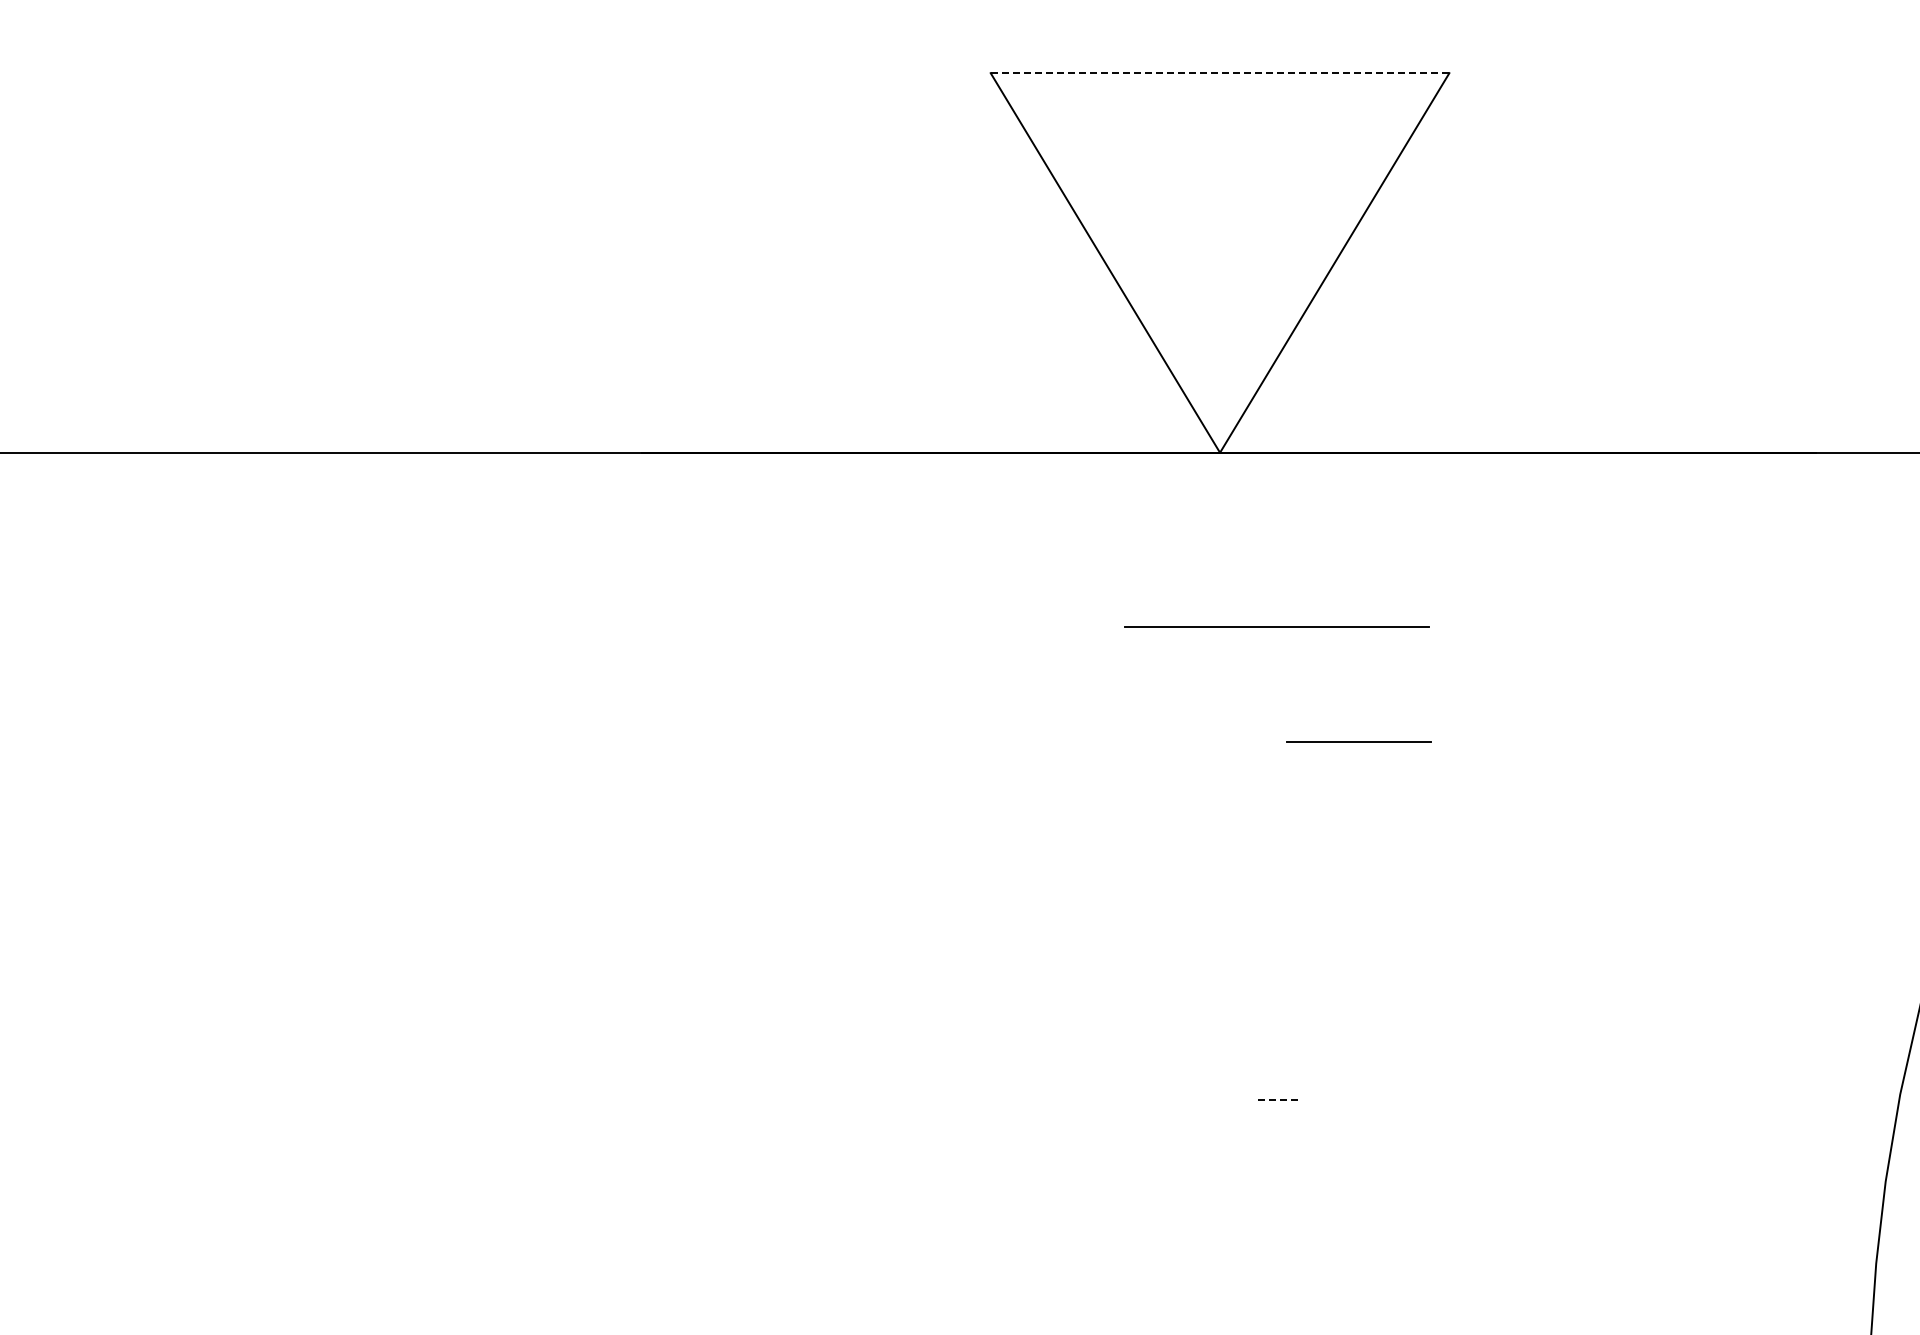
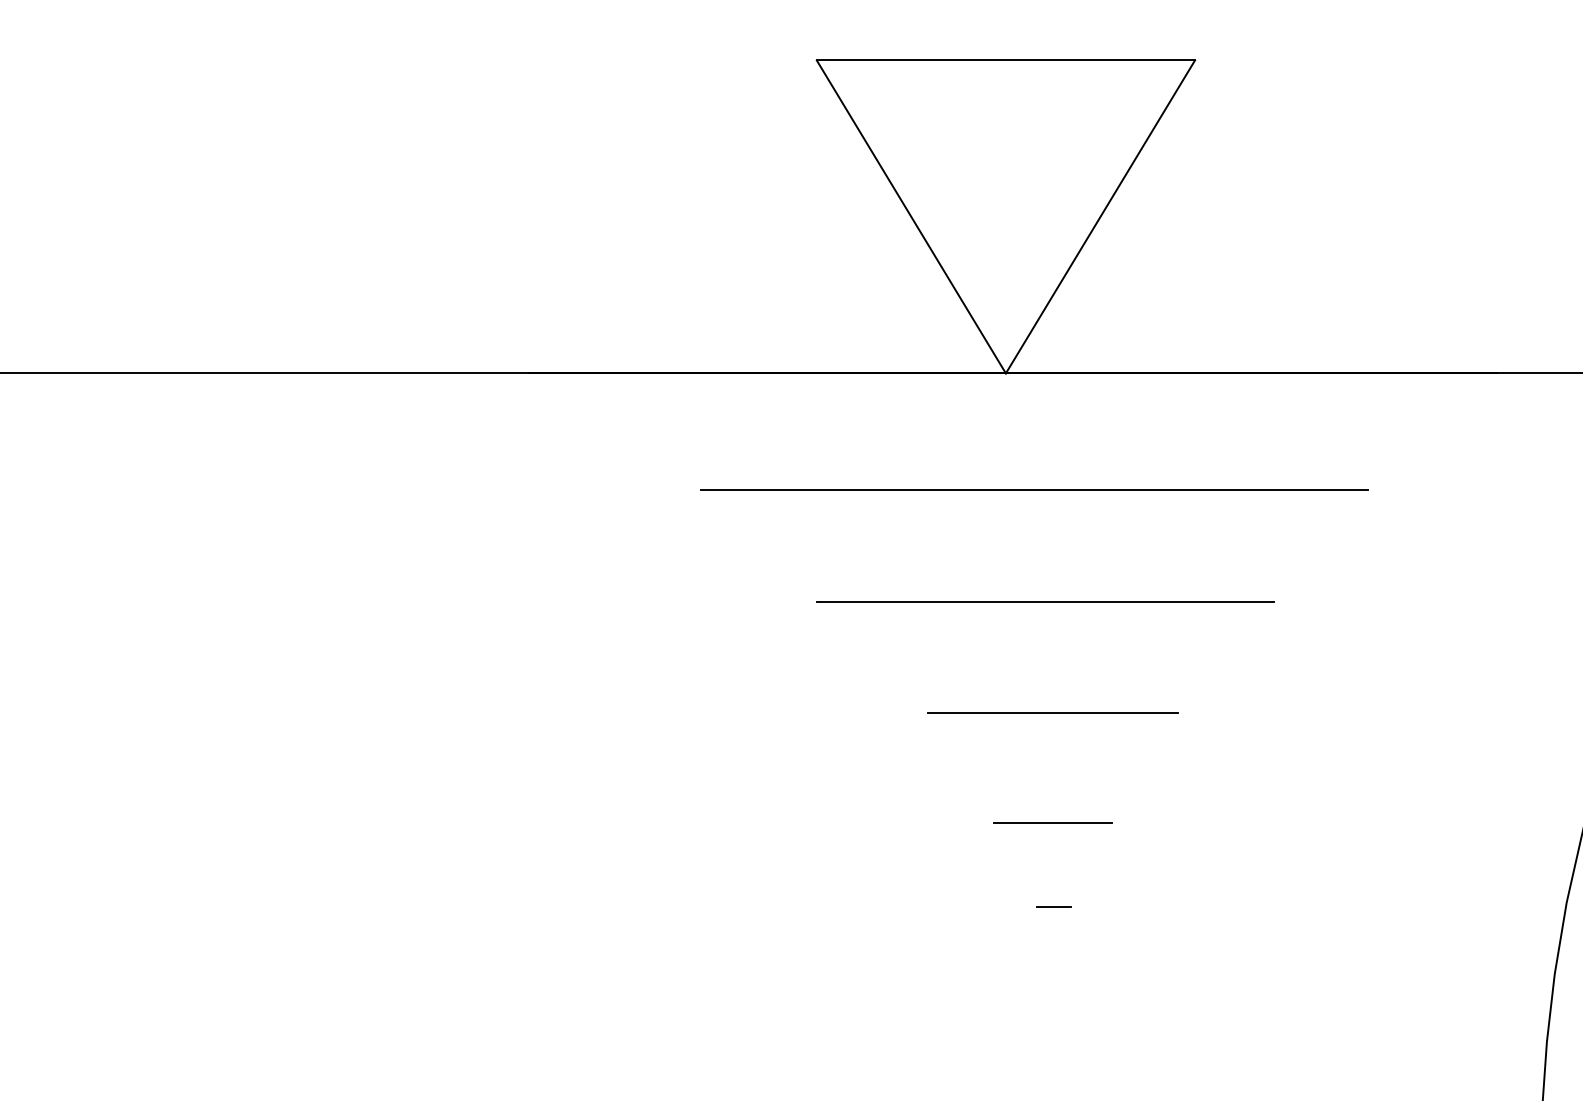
line: (1220, 73) -> (1006, 60), dashed -> solid
line: (1253, 594) -> (1033, 490), added
line: (1276, 626) -> (1052, 712), moved
line: (1267, 730) -> (1045, 602), added
line: (1358, 741) -> (1052, 822), moved
line: (1279, 1099) -> (1054, 906), dashed -> solid

